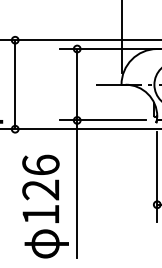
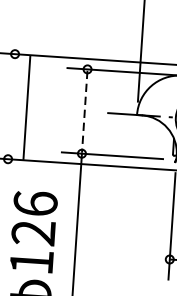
line: (15, 84) -> (27, 107), moved
line: (77, 84) -> (85, 111), solid -> dashed

